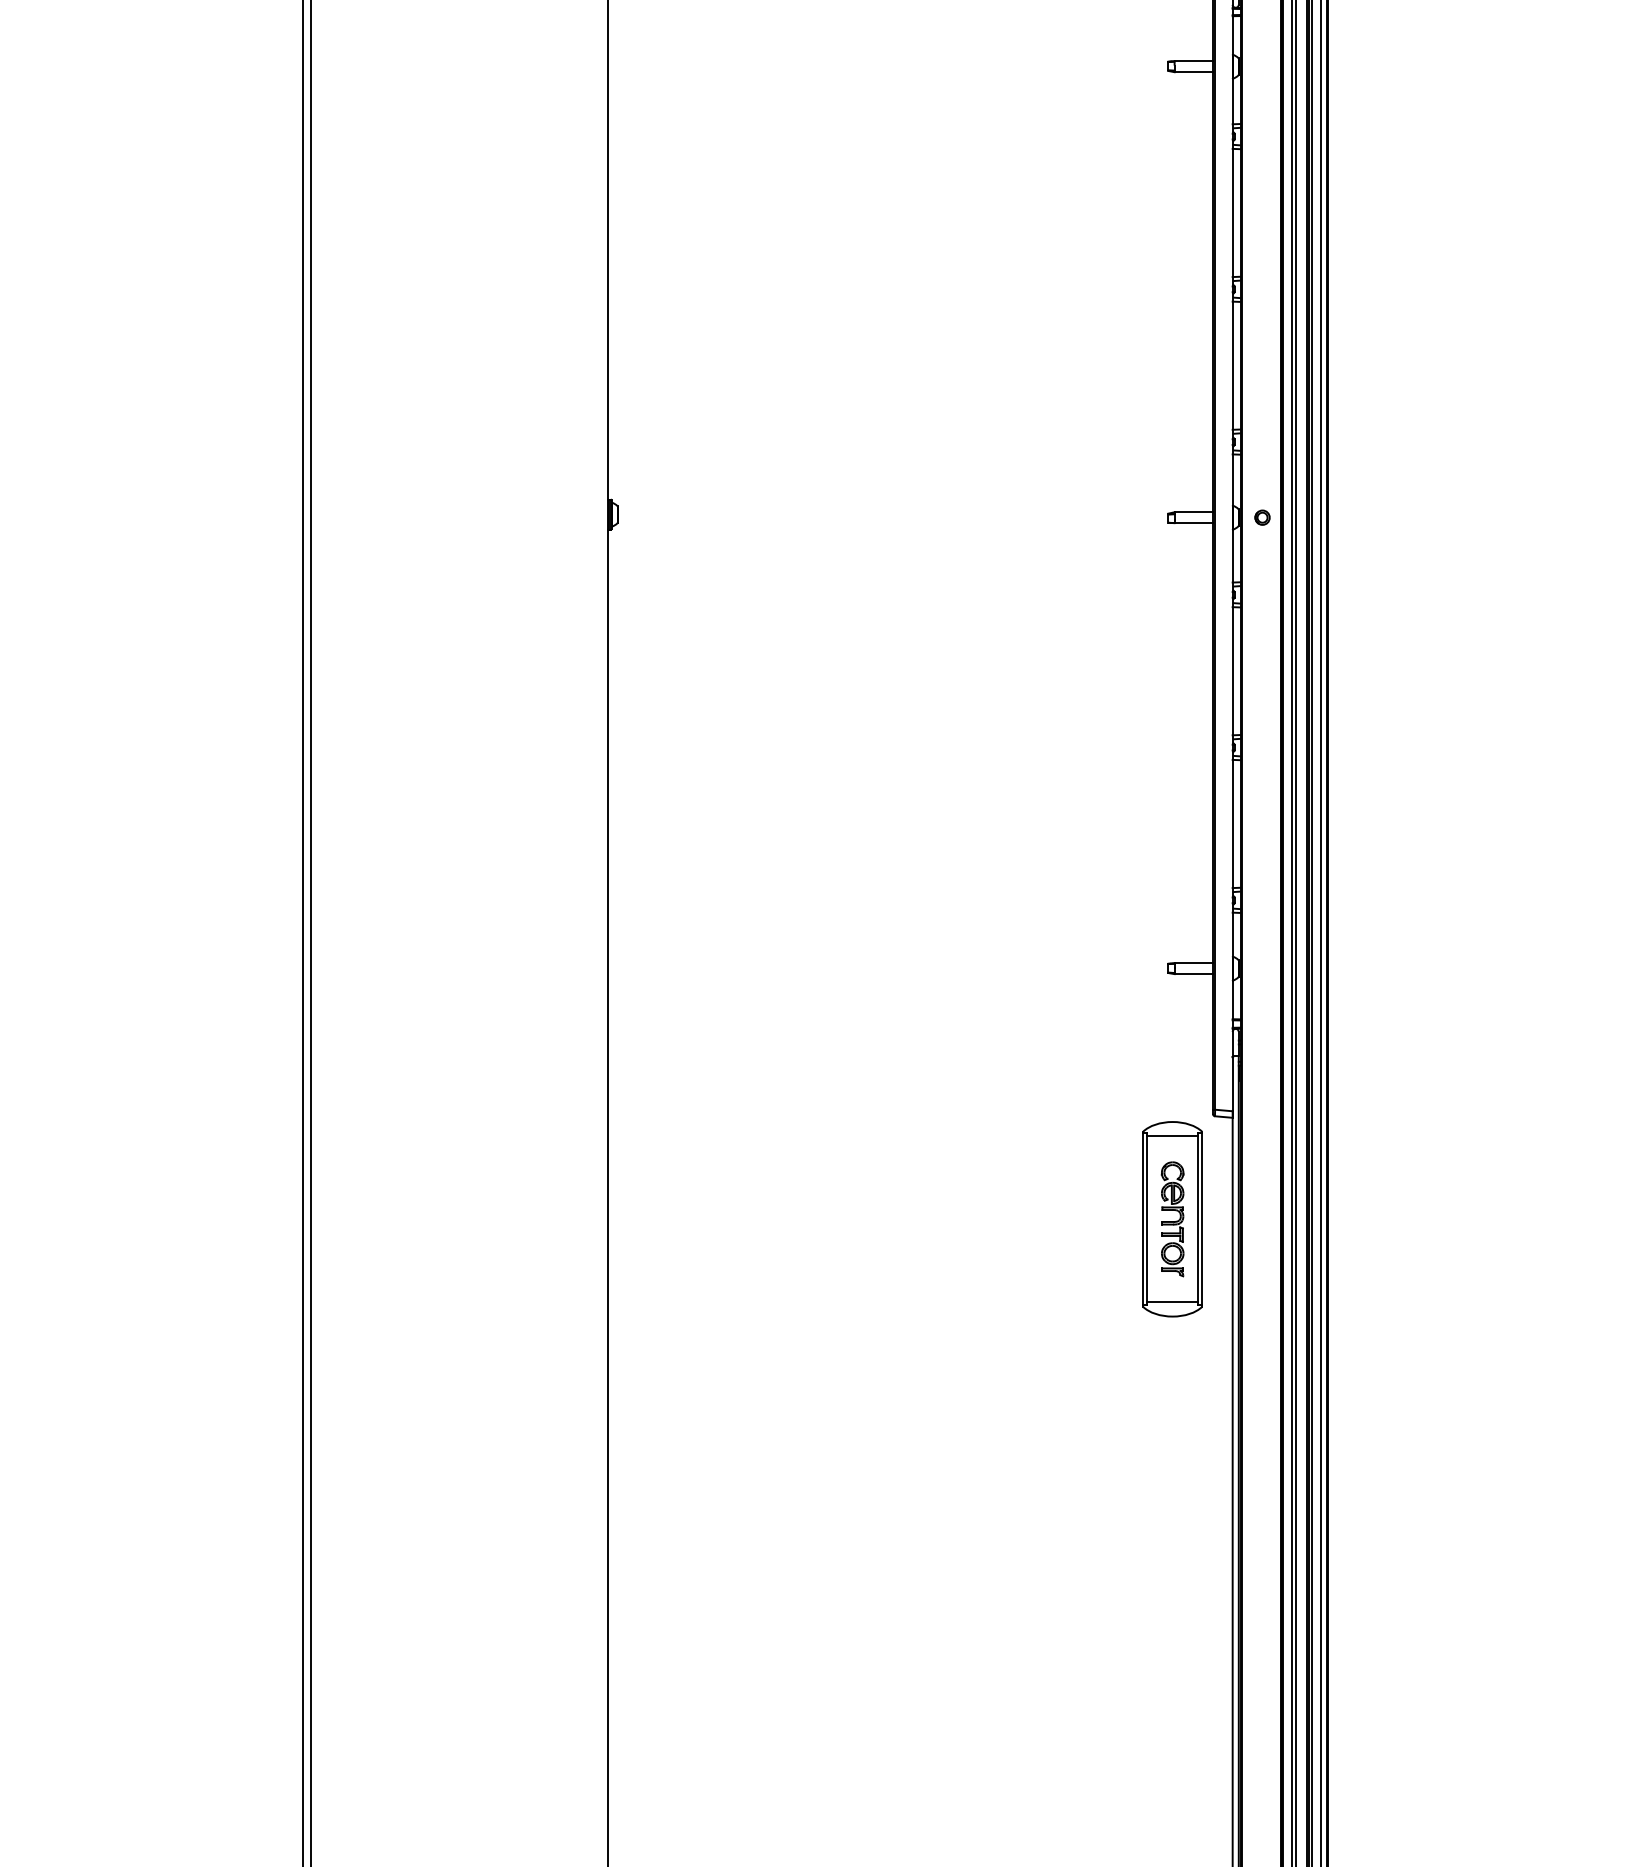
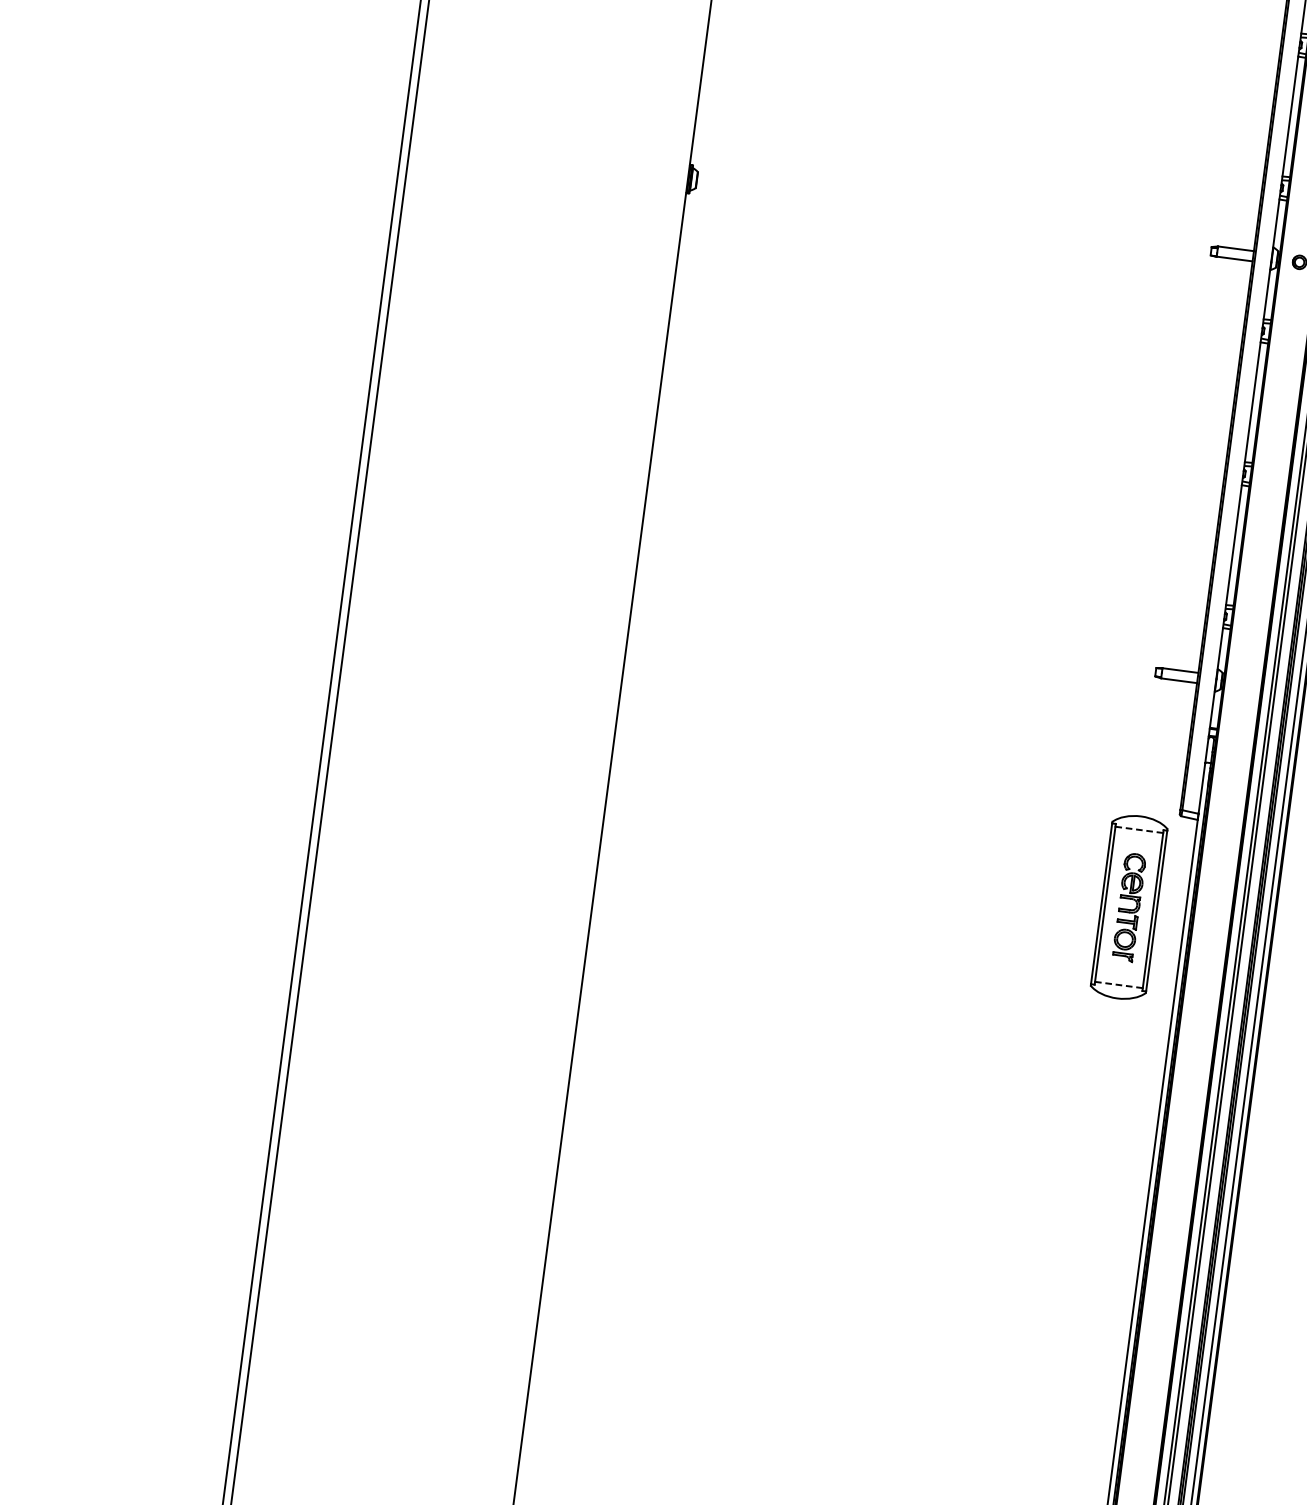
line: (1172, 1136) -> (1139, 829), solid -> dashed
line: (1172, 1302) -> (1118, 985), solid -> dashed

